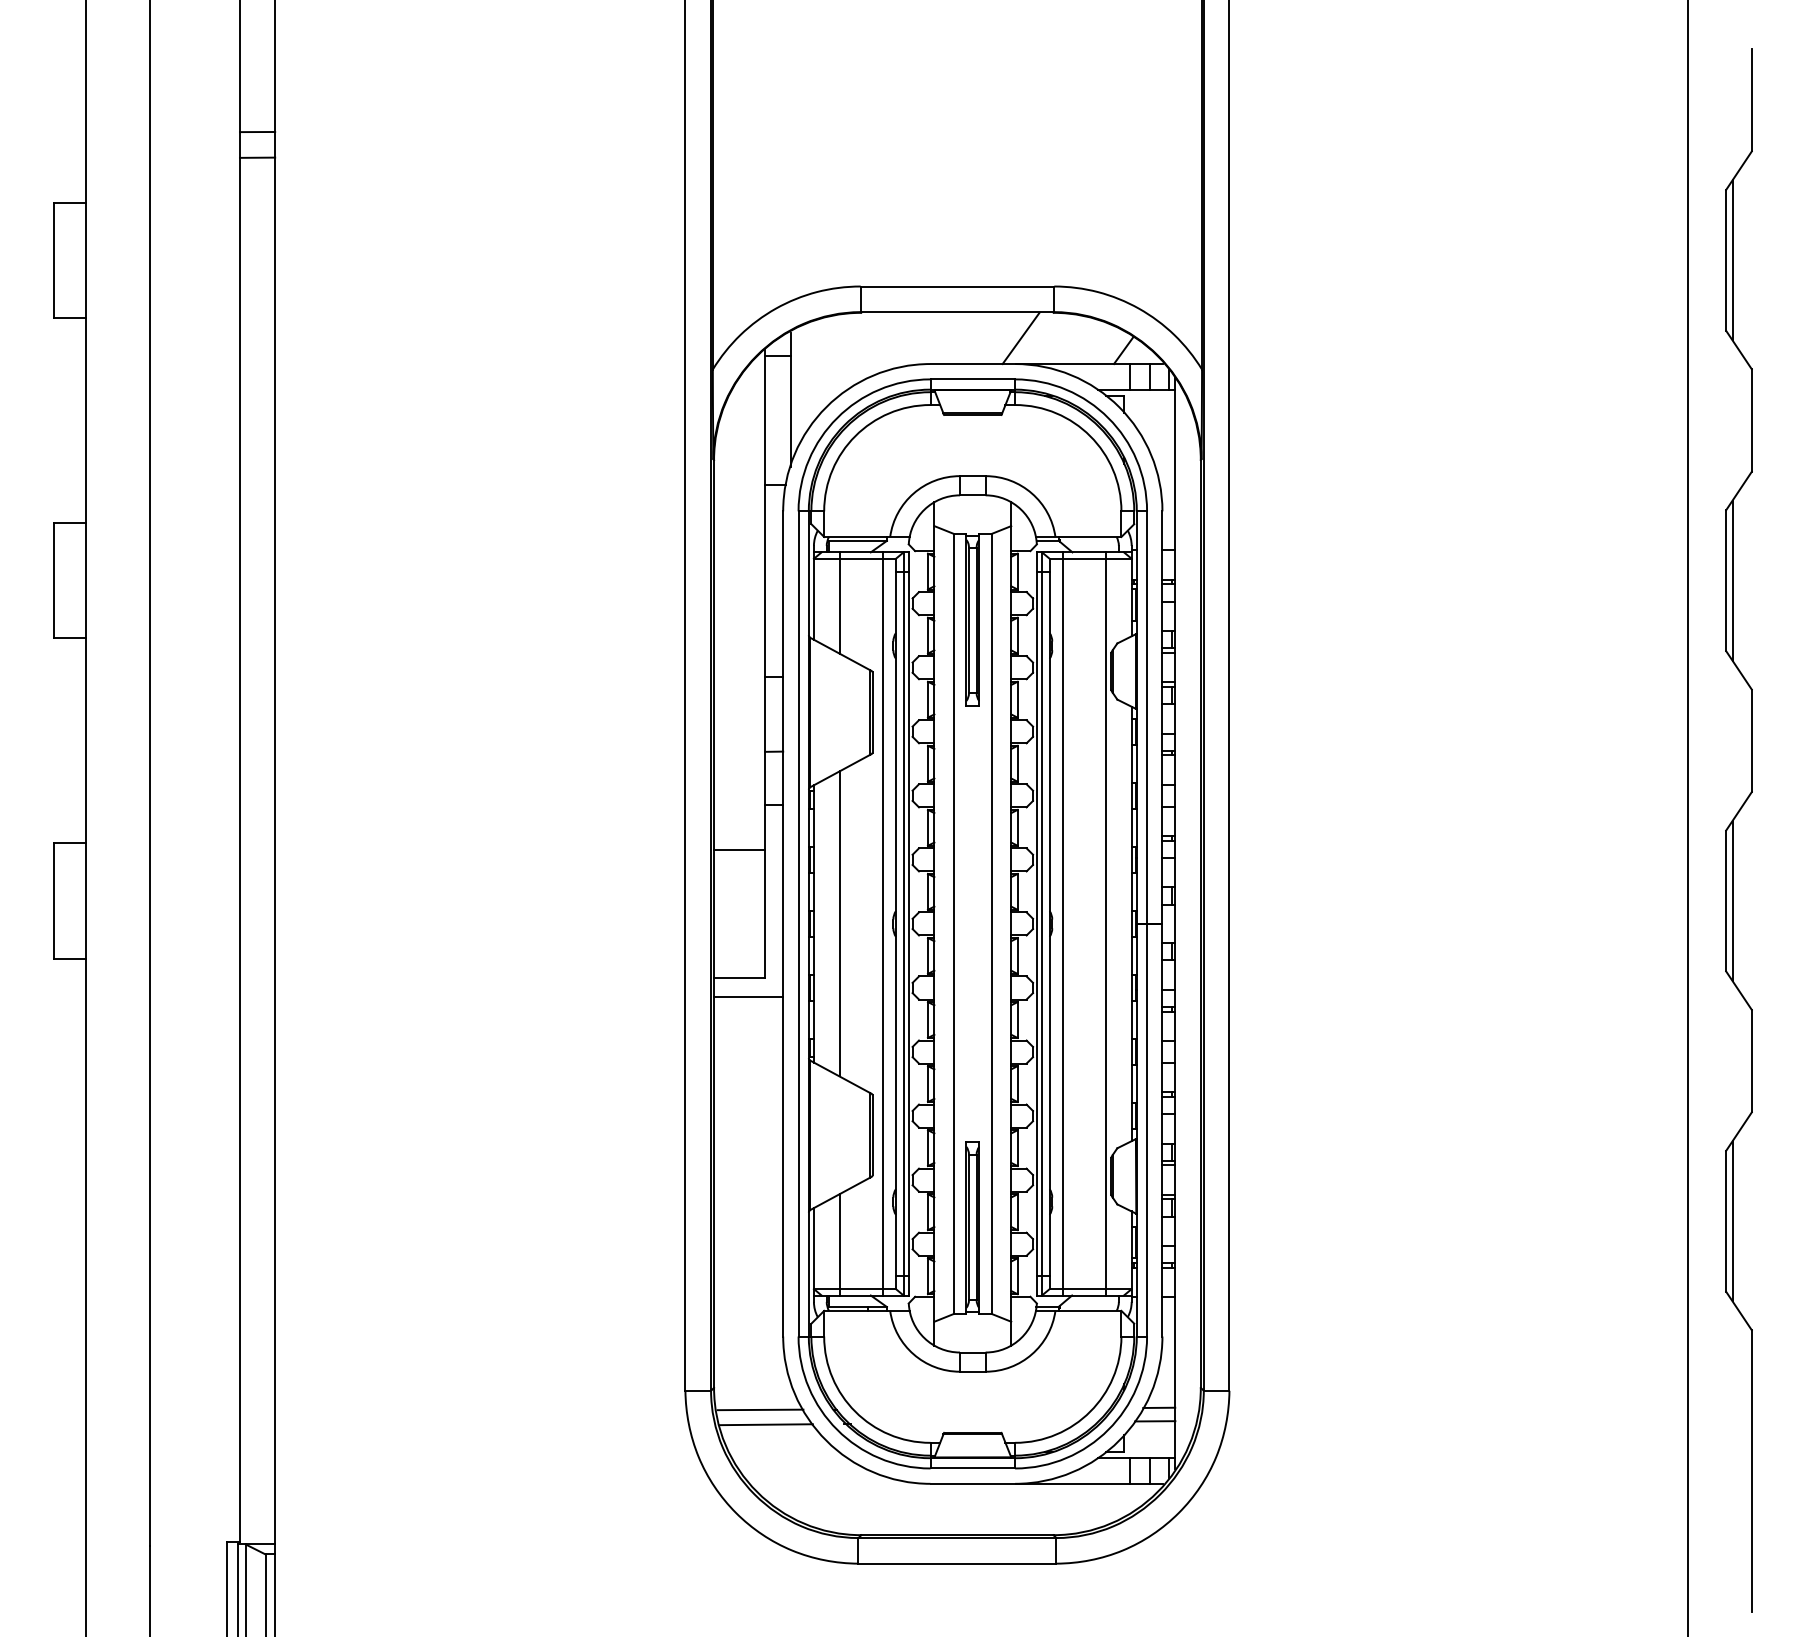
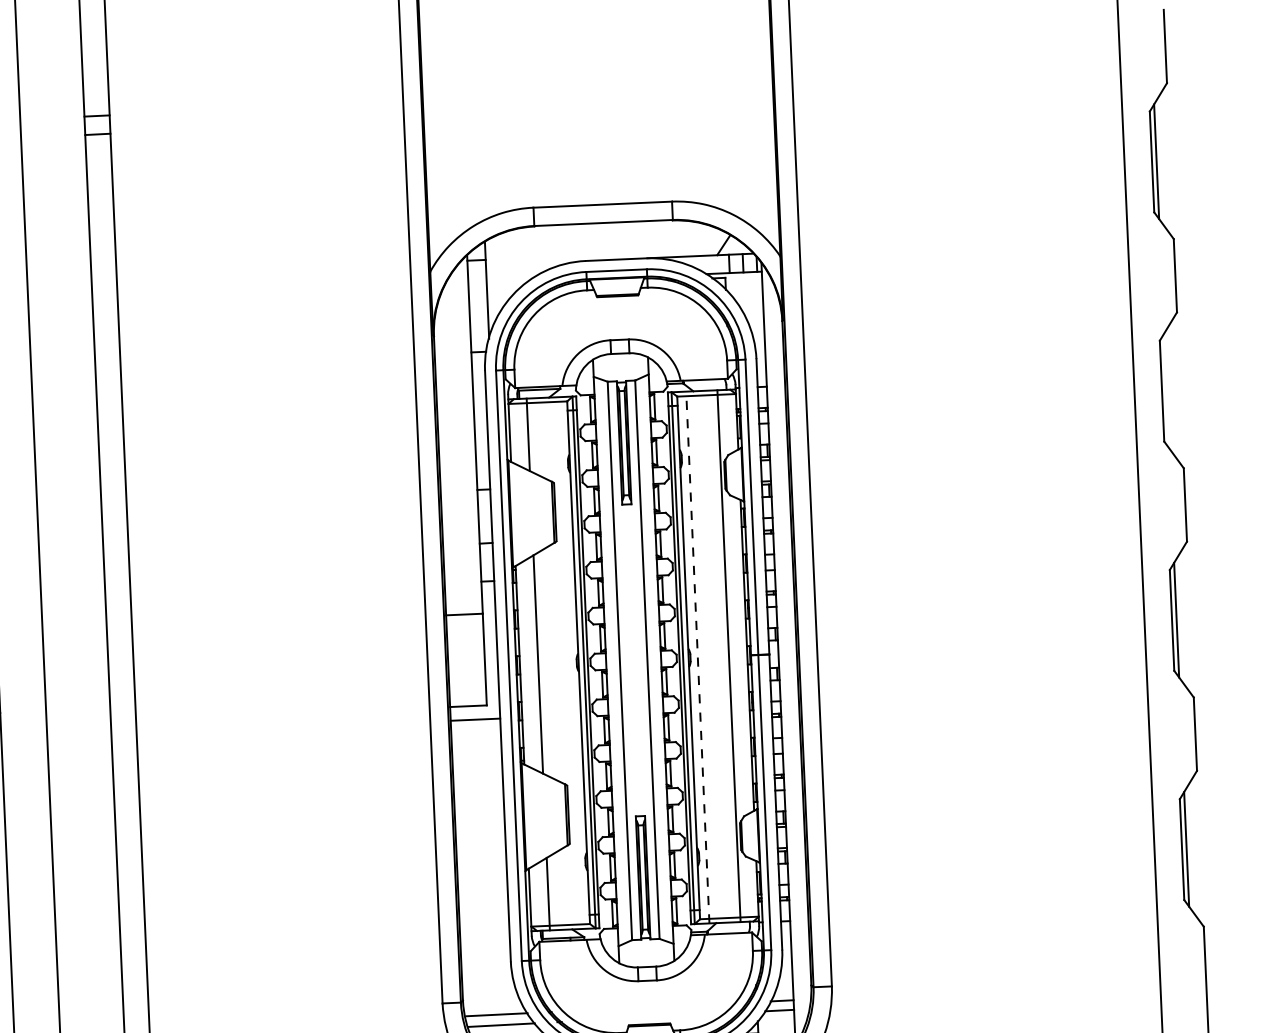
line: (1020, 338) -> (649, 239), removed
line: (1732, 580) -> (1166, 390), removed
line: (883, 923) -> (569, 662), removed
line: (1062, 923) -> (697, 657), solid -> dashed

